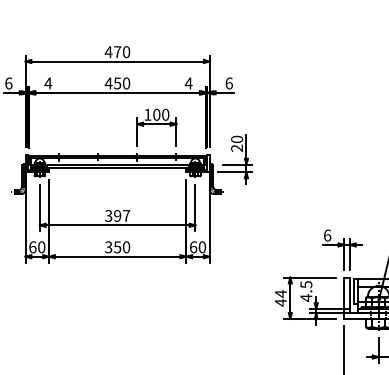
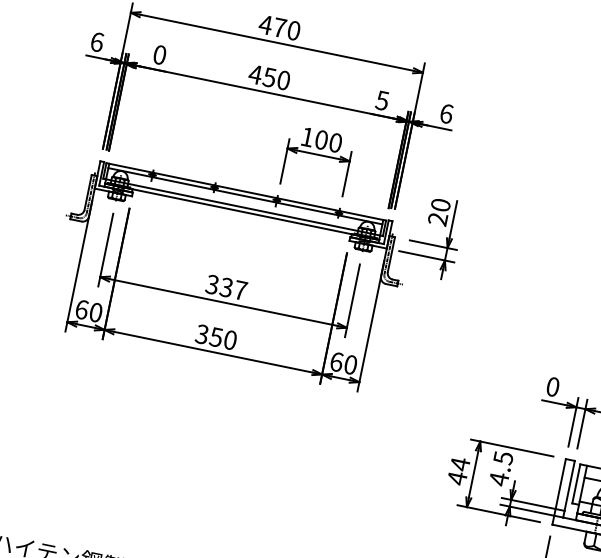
text: (48, 83) -> (160, 55), 4 -> 0
text: (188, 83) -> (382, 100), 4 -> 5
text: (117, 215) -> (226, 286), 397 -> 337
text: (327, 235) -> (552, 386), 6 -> 0

